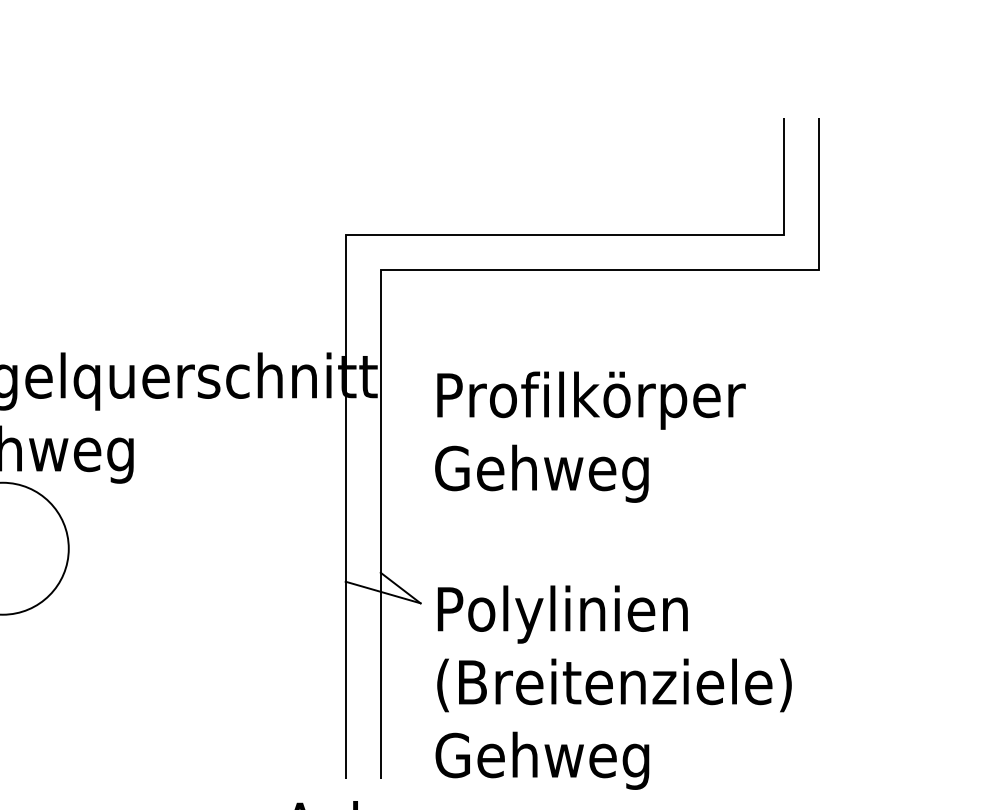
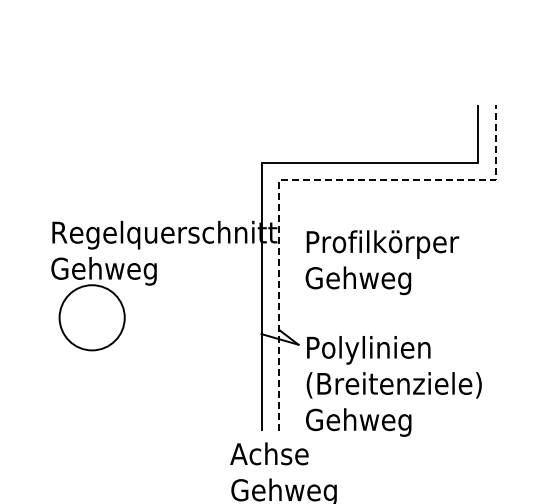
line: (422, 270) -> (299, 180), solid -> dashed

